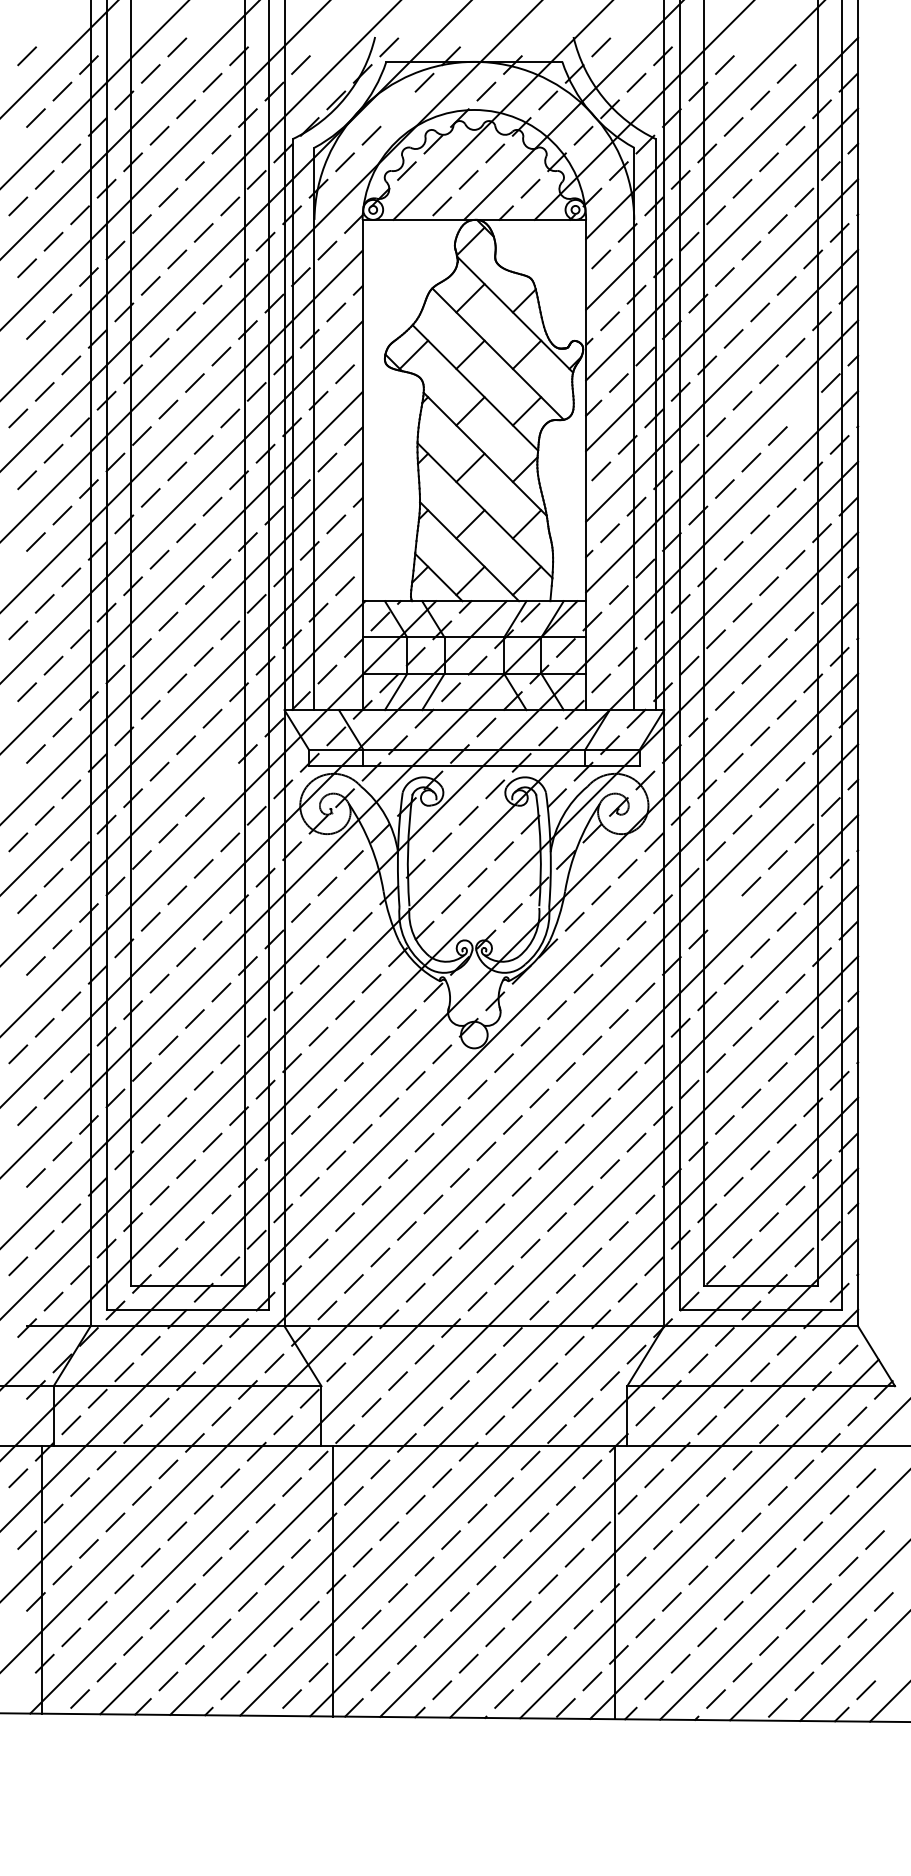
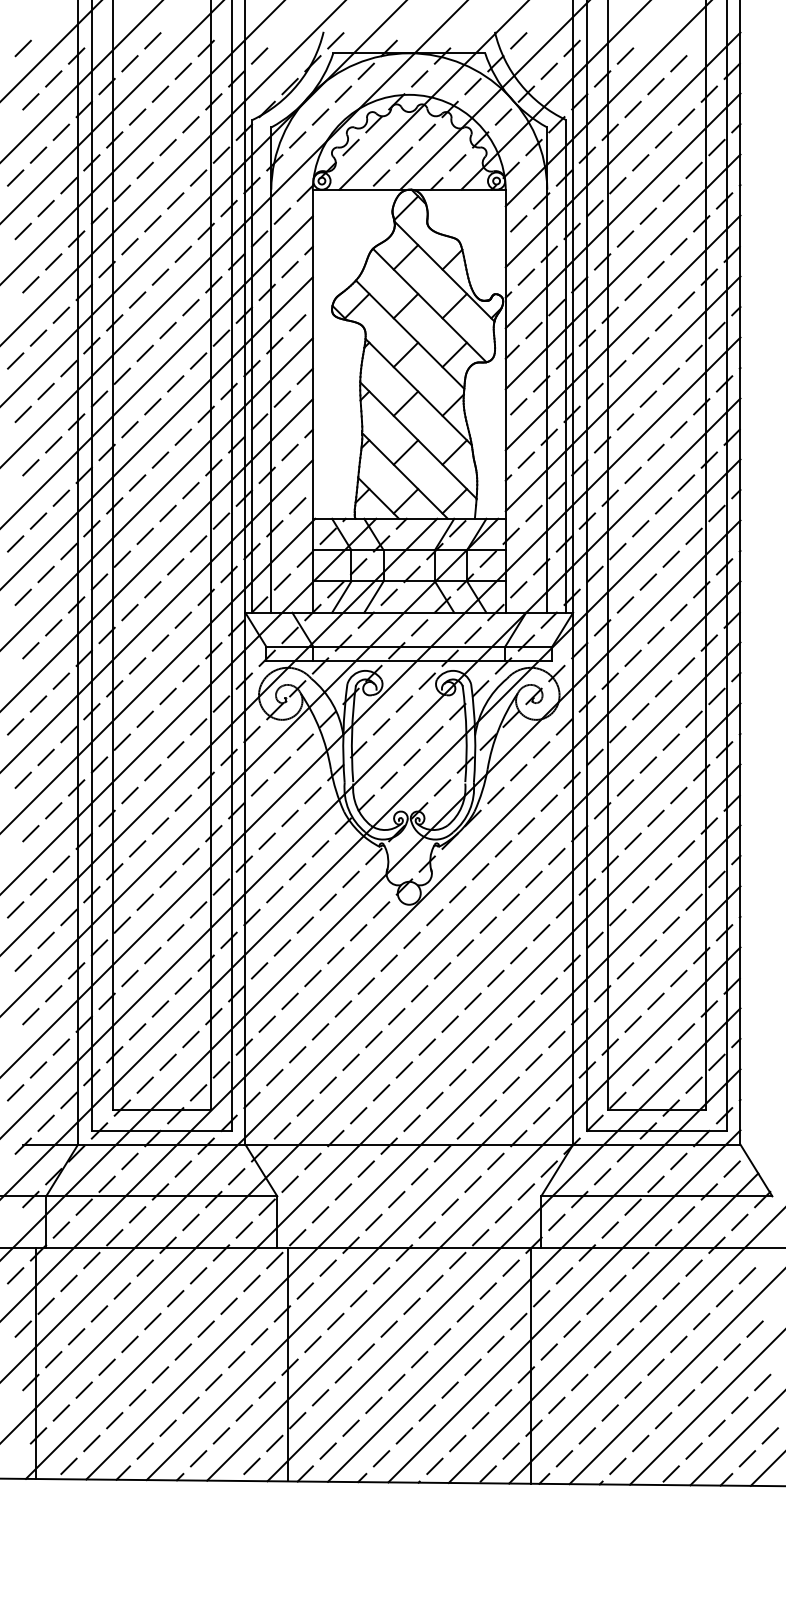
line: (397, 109) -> (342, 94), added
line: (804, 409) -> (694, 353), added
line: (221, 780) -> (191, 673), added
line: (724, 912) -> (625, 787), added
line: (892, 1663) -> (770, 1435), added

